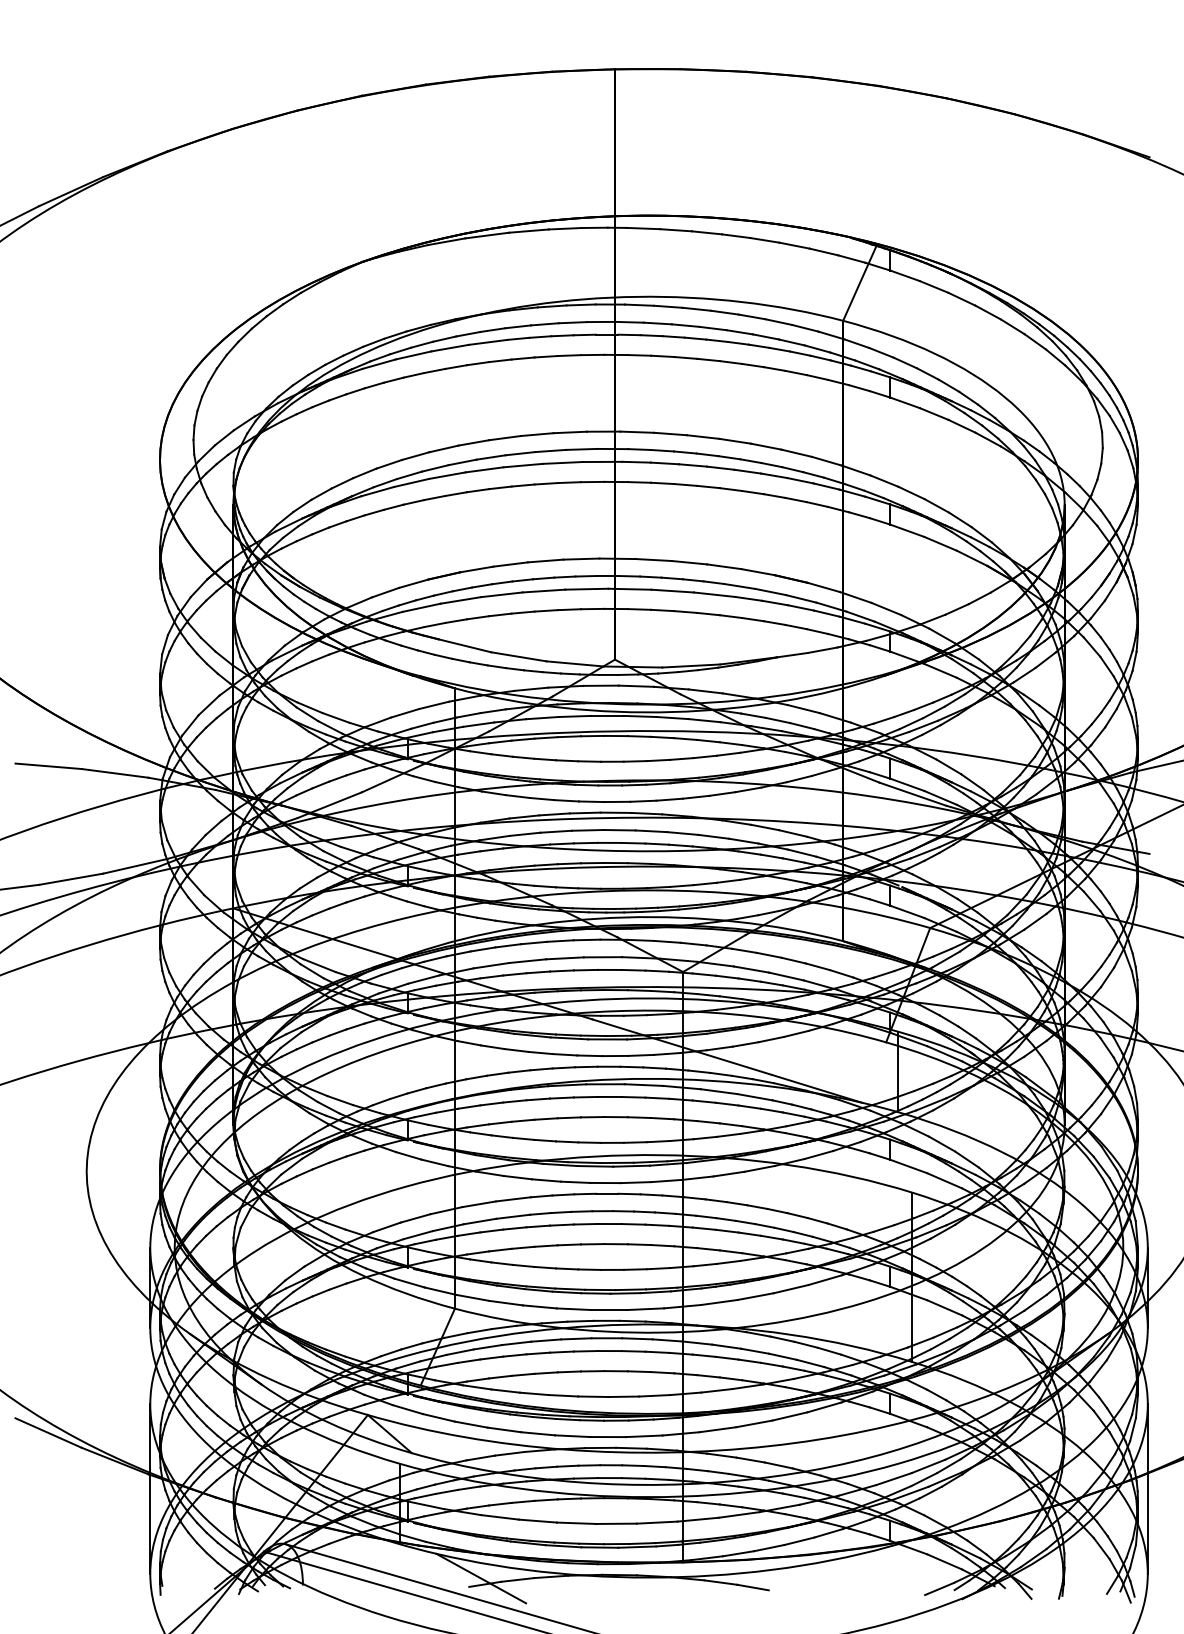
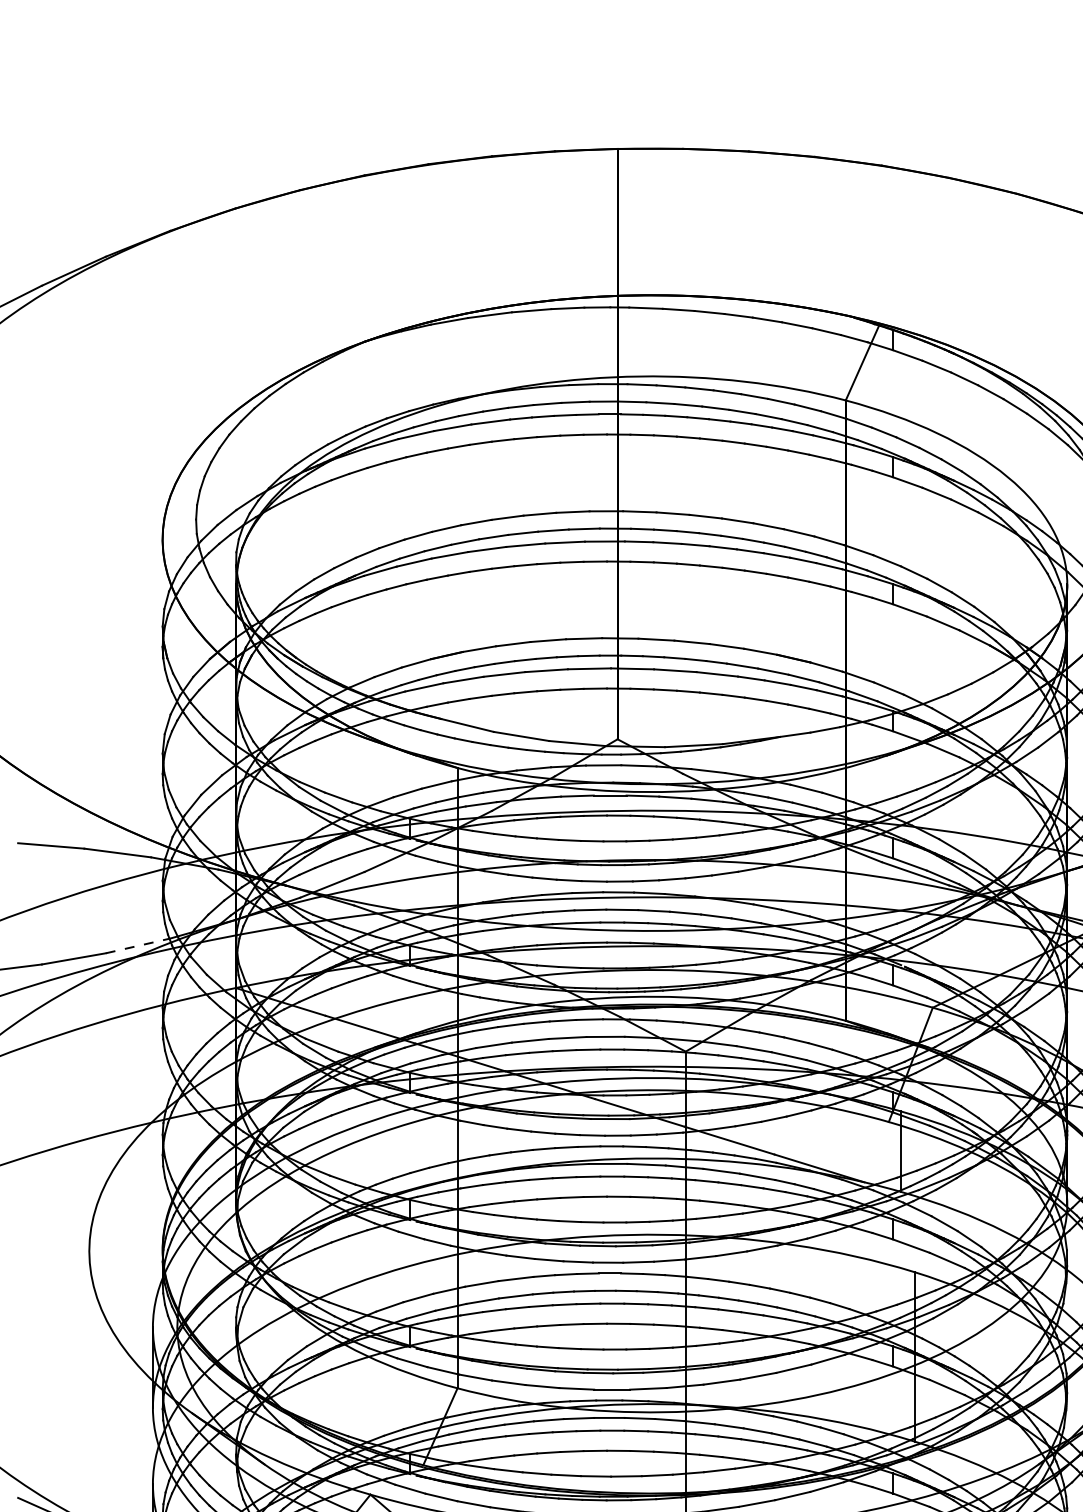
line: (135, 866) -> (138, 946), solid -> dashed

